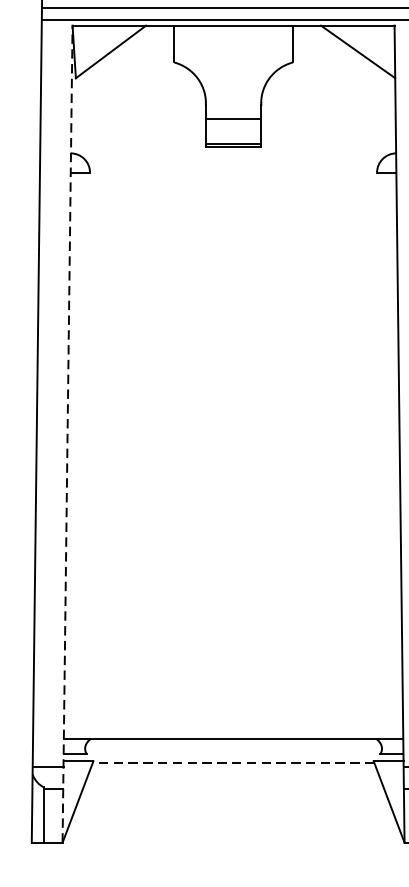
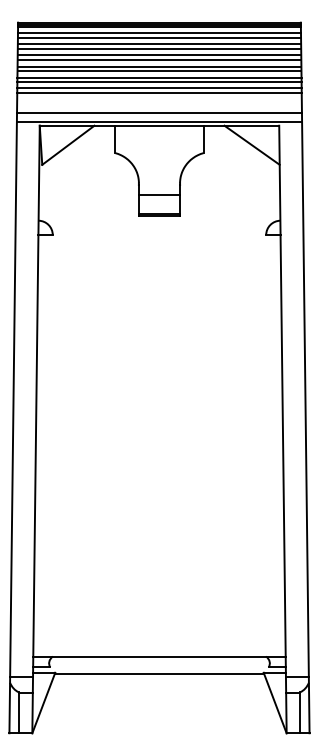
line: (68, 434) -> (36, 429), dashed -> solid
line: (233, 763) -> (159, 674), dashed -> solid

